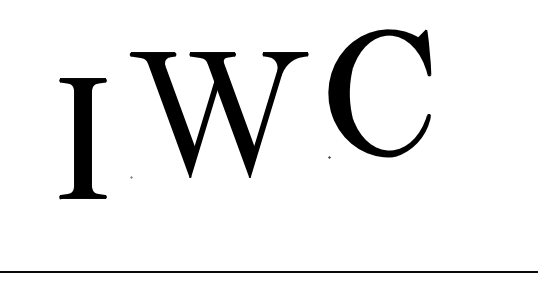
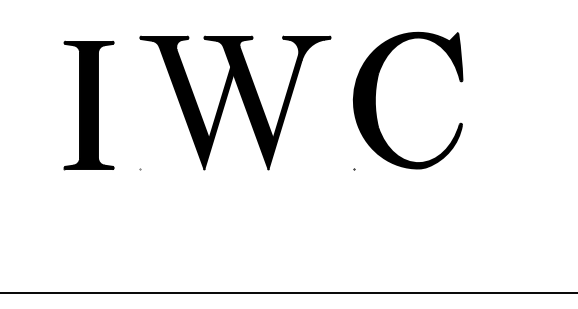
part: (225, 113) -> (242, 101), moved
part: (82, 138) -> (88, 105), moved

